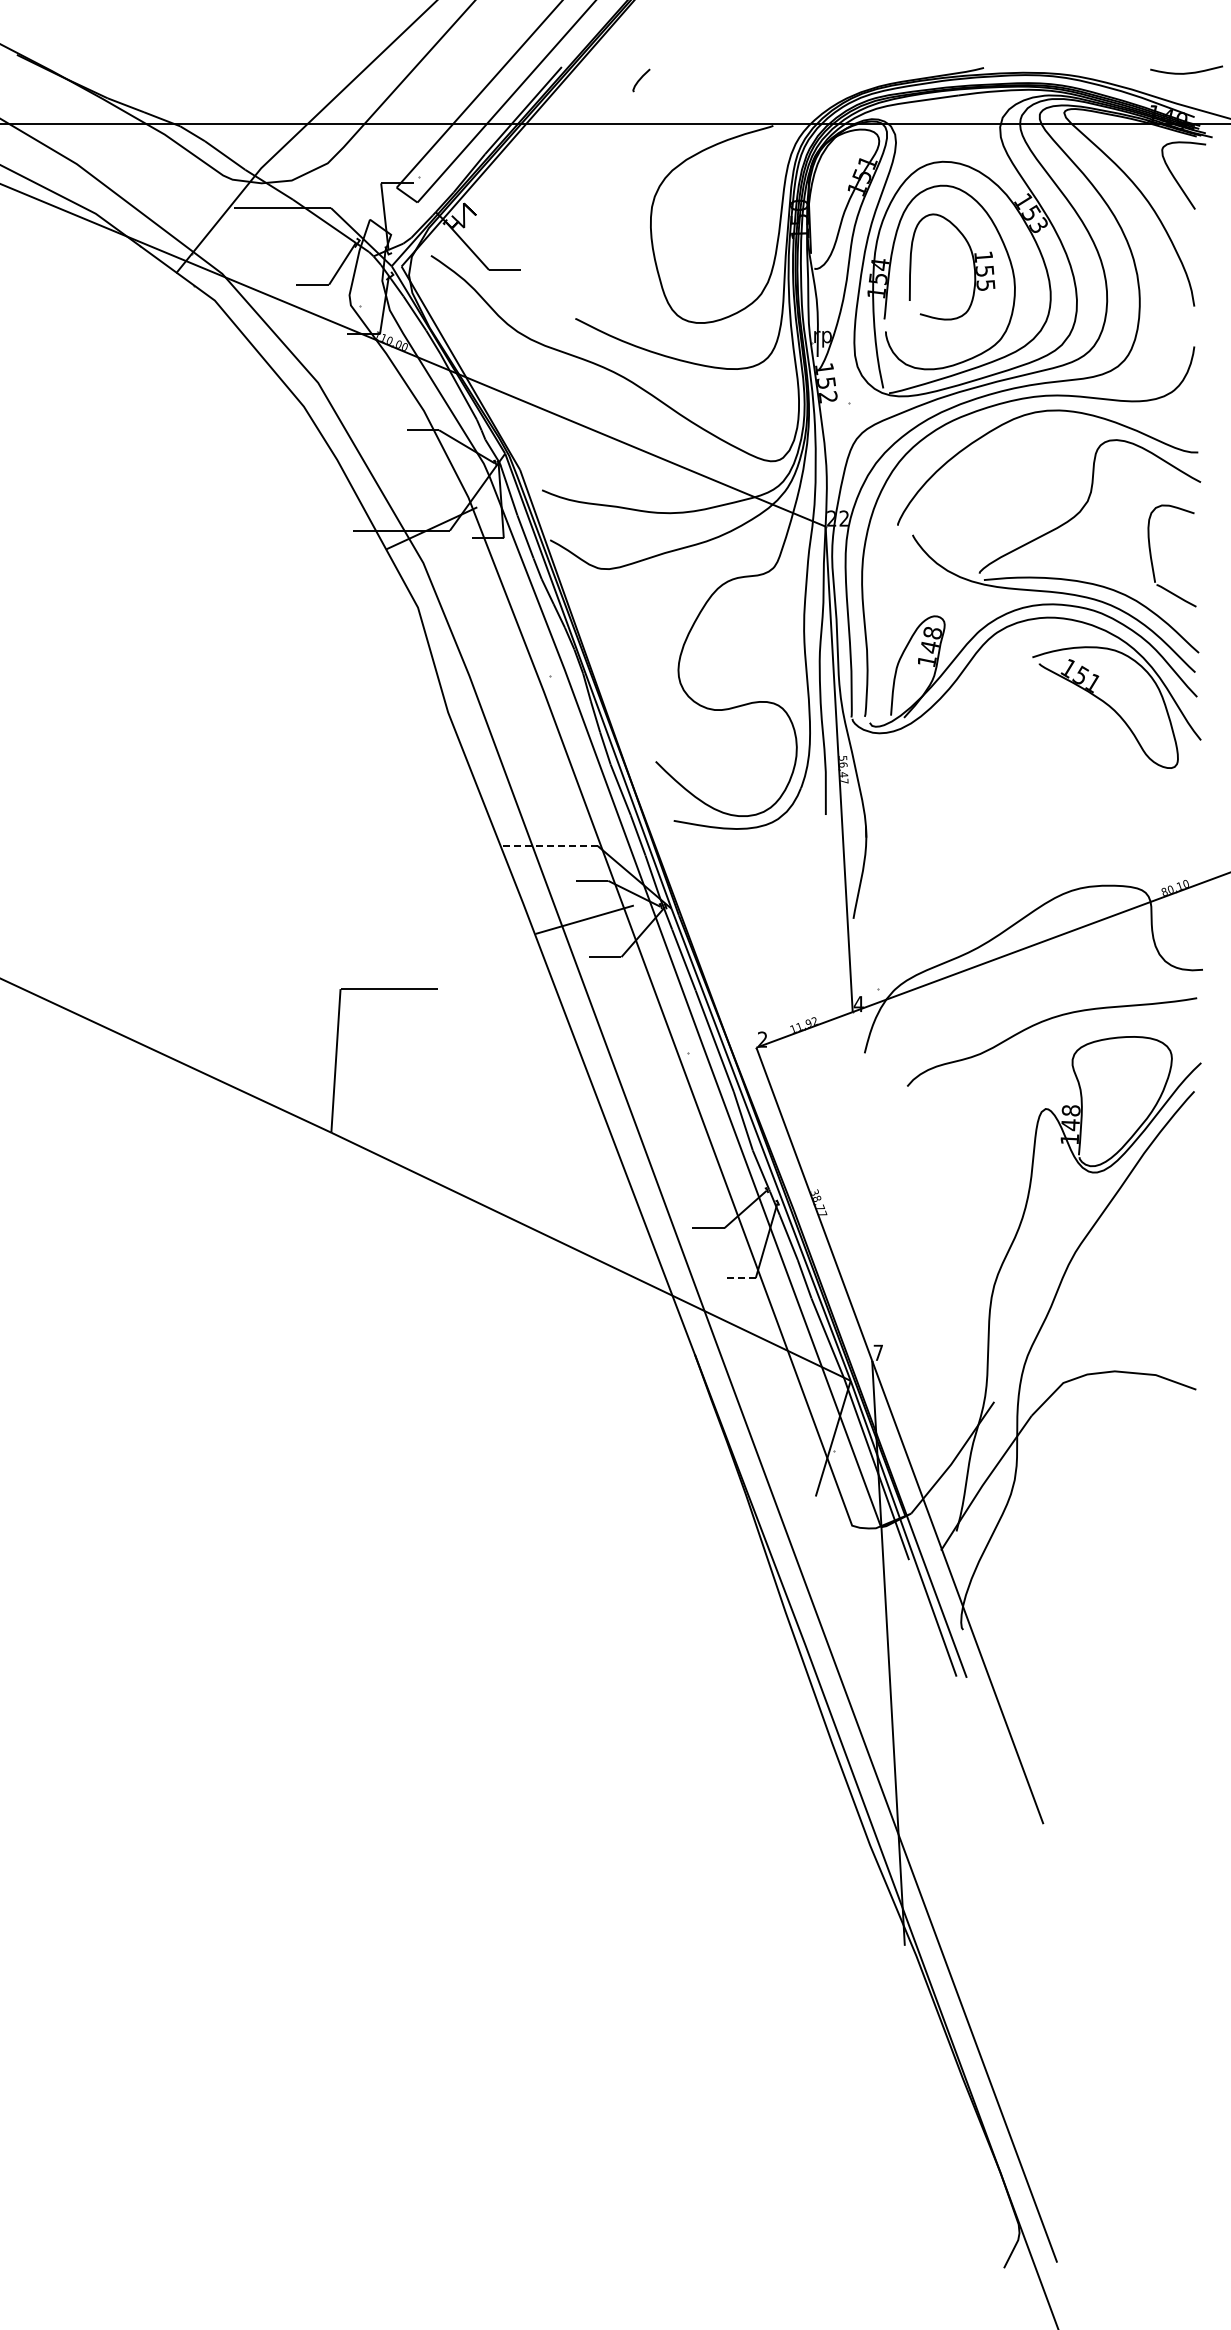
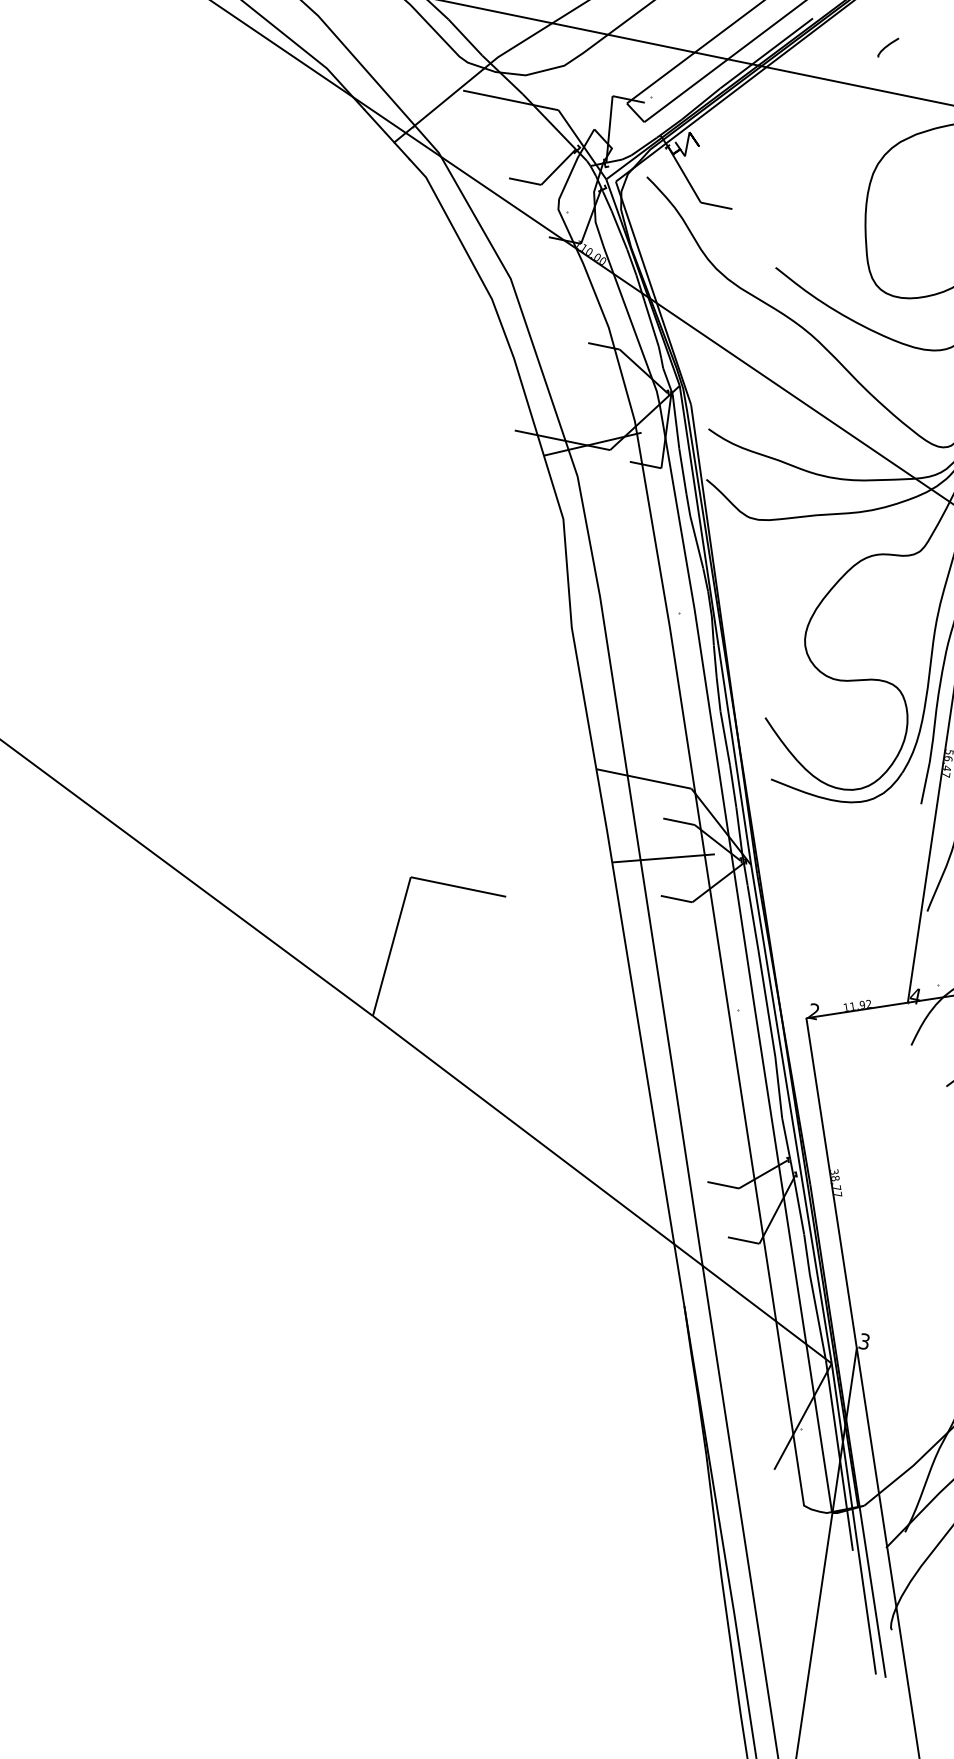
line: (549, 846) -> (644, 779), dashed -> solid
line: (739, 1278) -> (743, 1240), dashed -> solid
text: (878, 1352) -> (864, 1341), 7 -> 3

